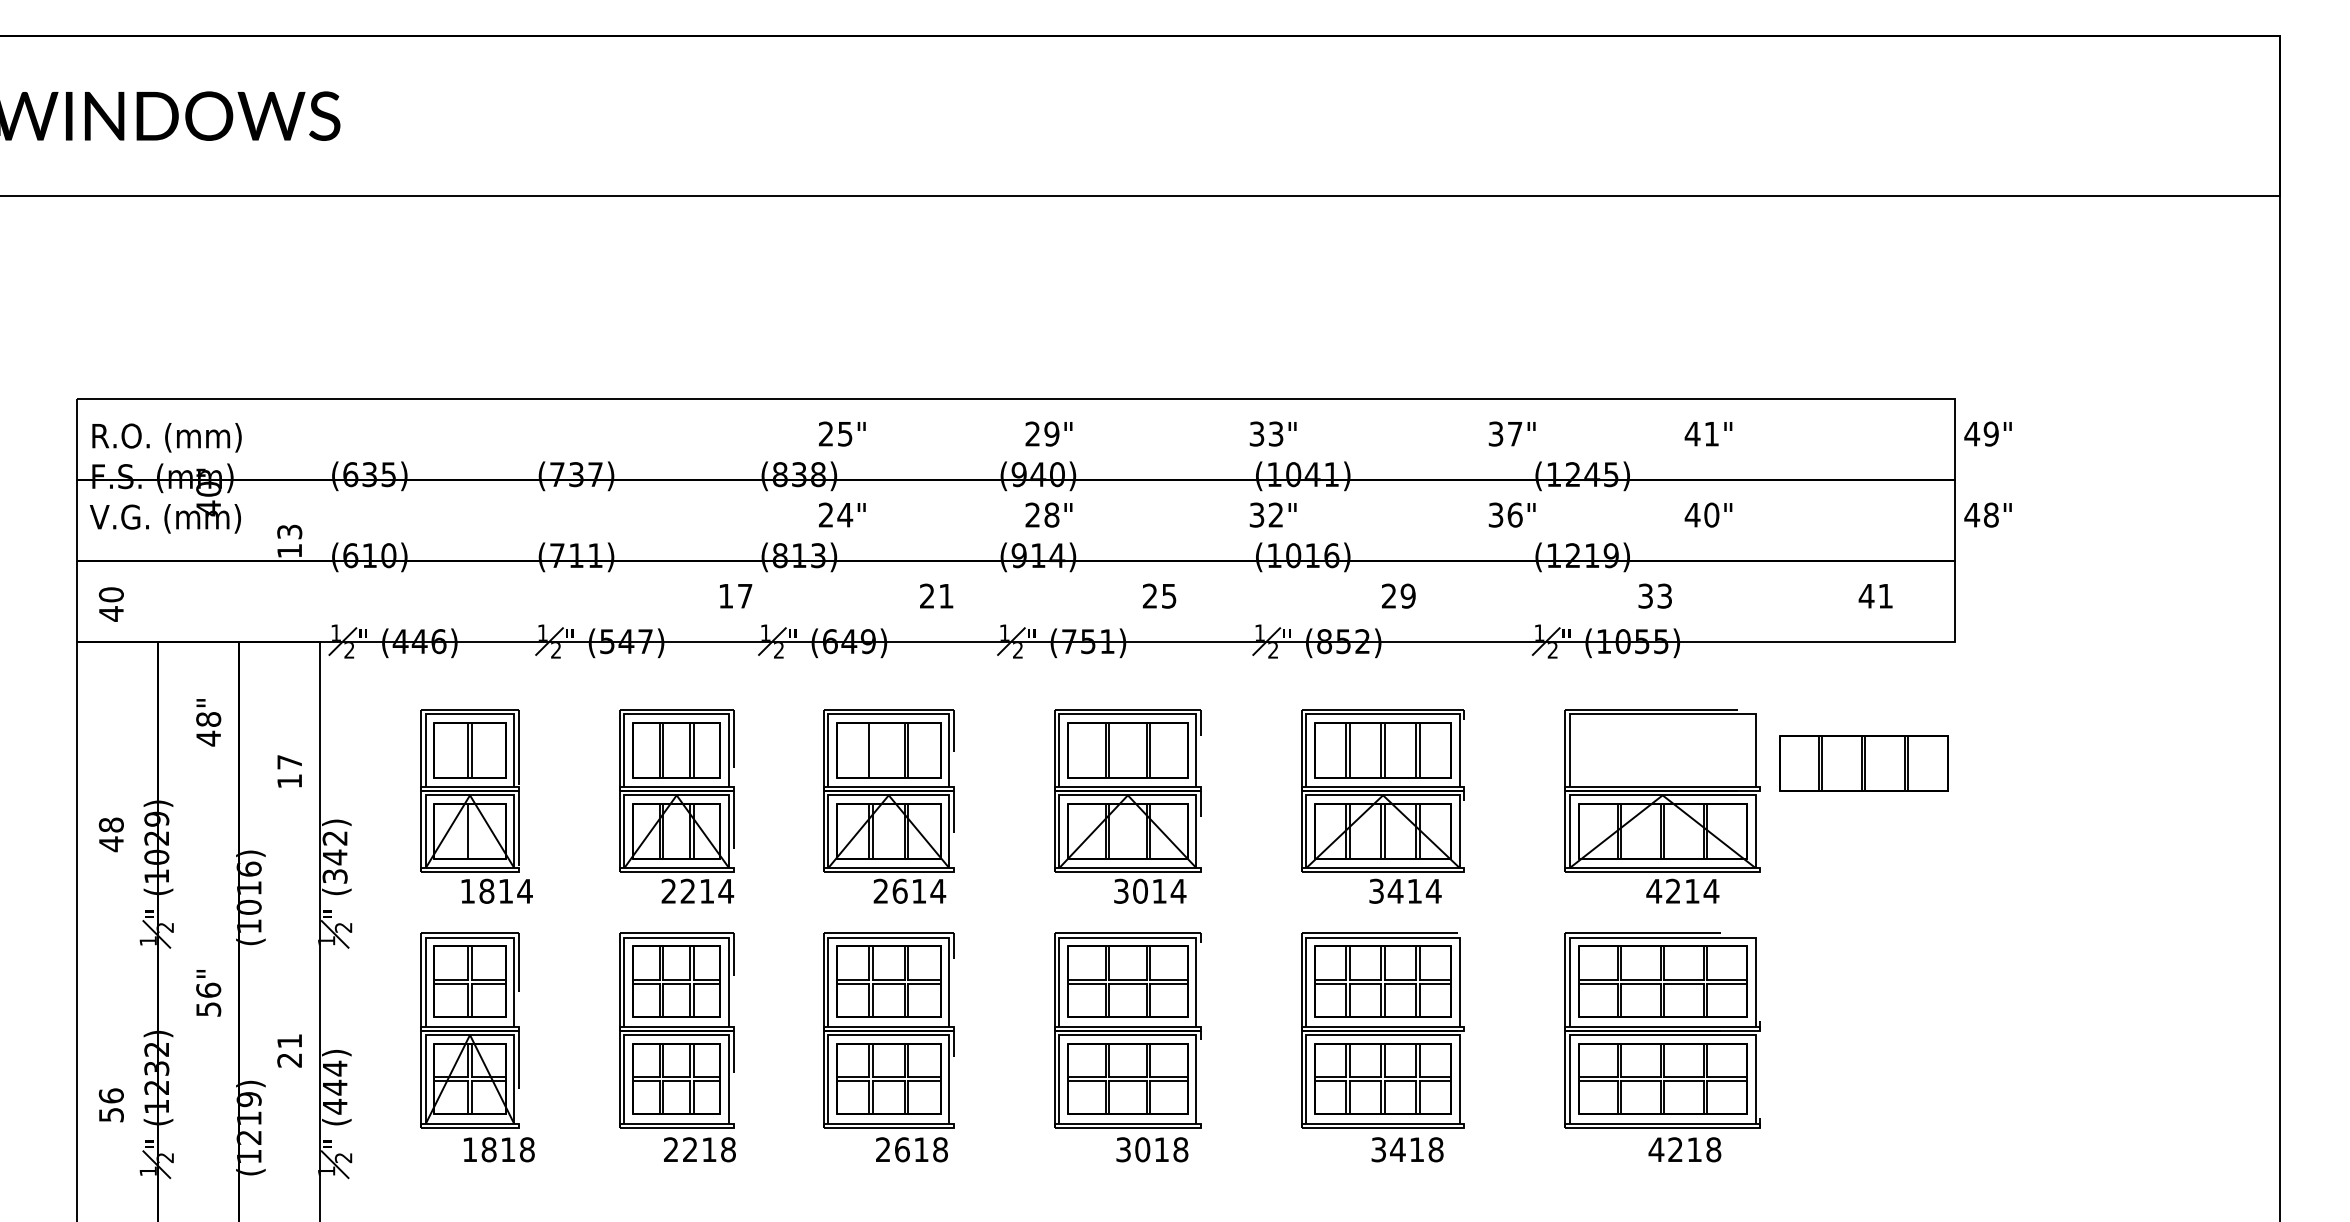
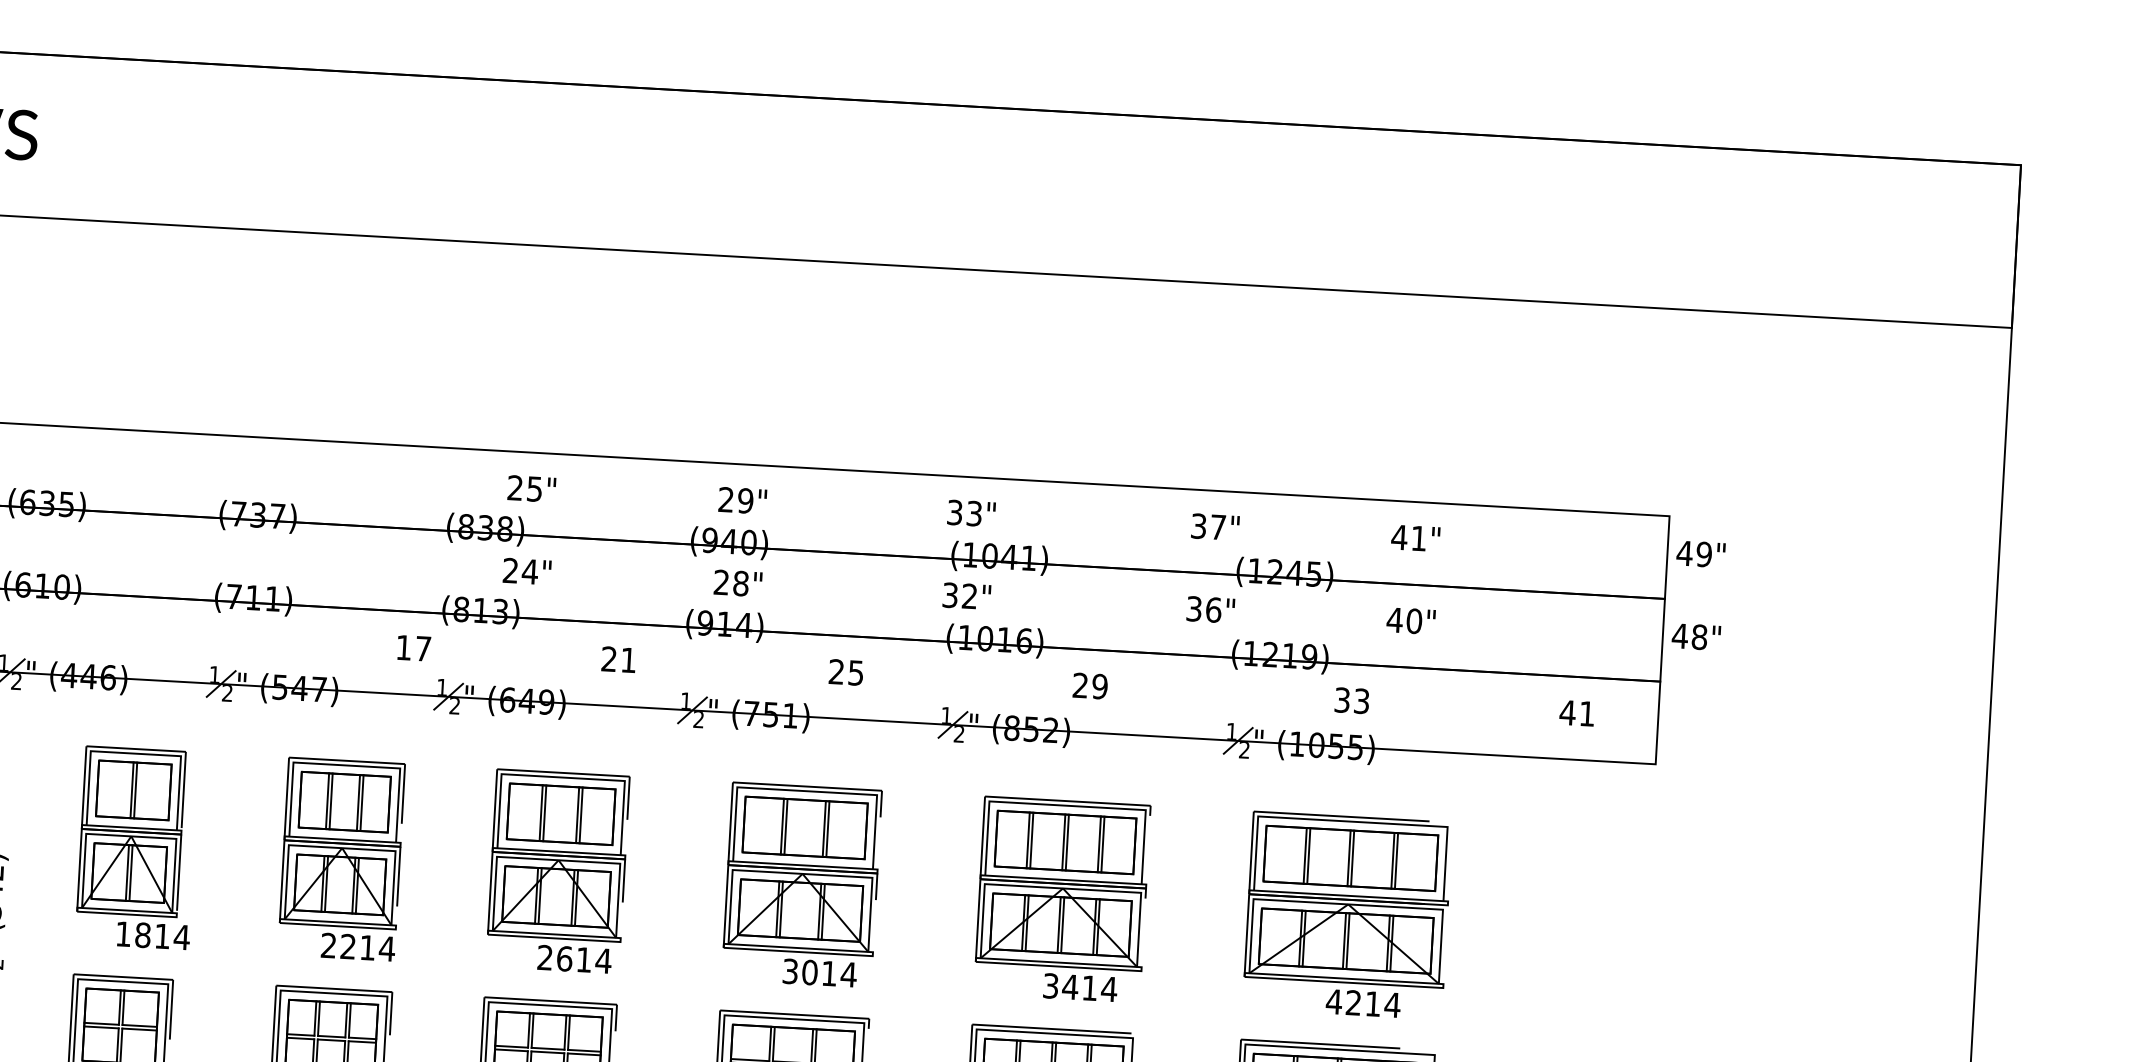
line: (872, 750) -> (544, 813), added
part: (1863, 763) -> (1350, 858), moved
line: (471, 830) -> (130, 872), added

